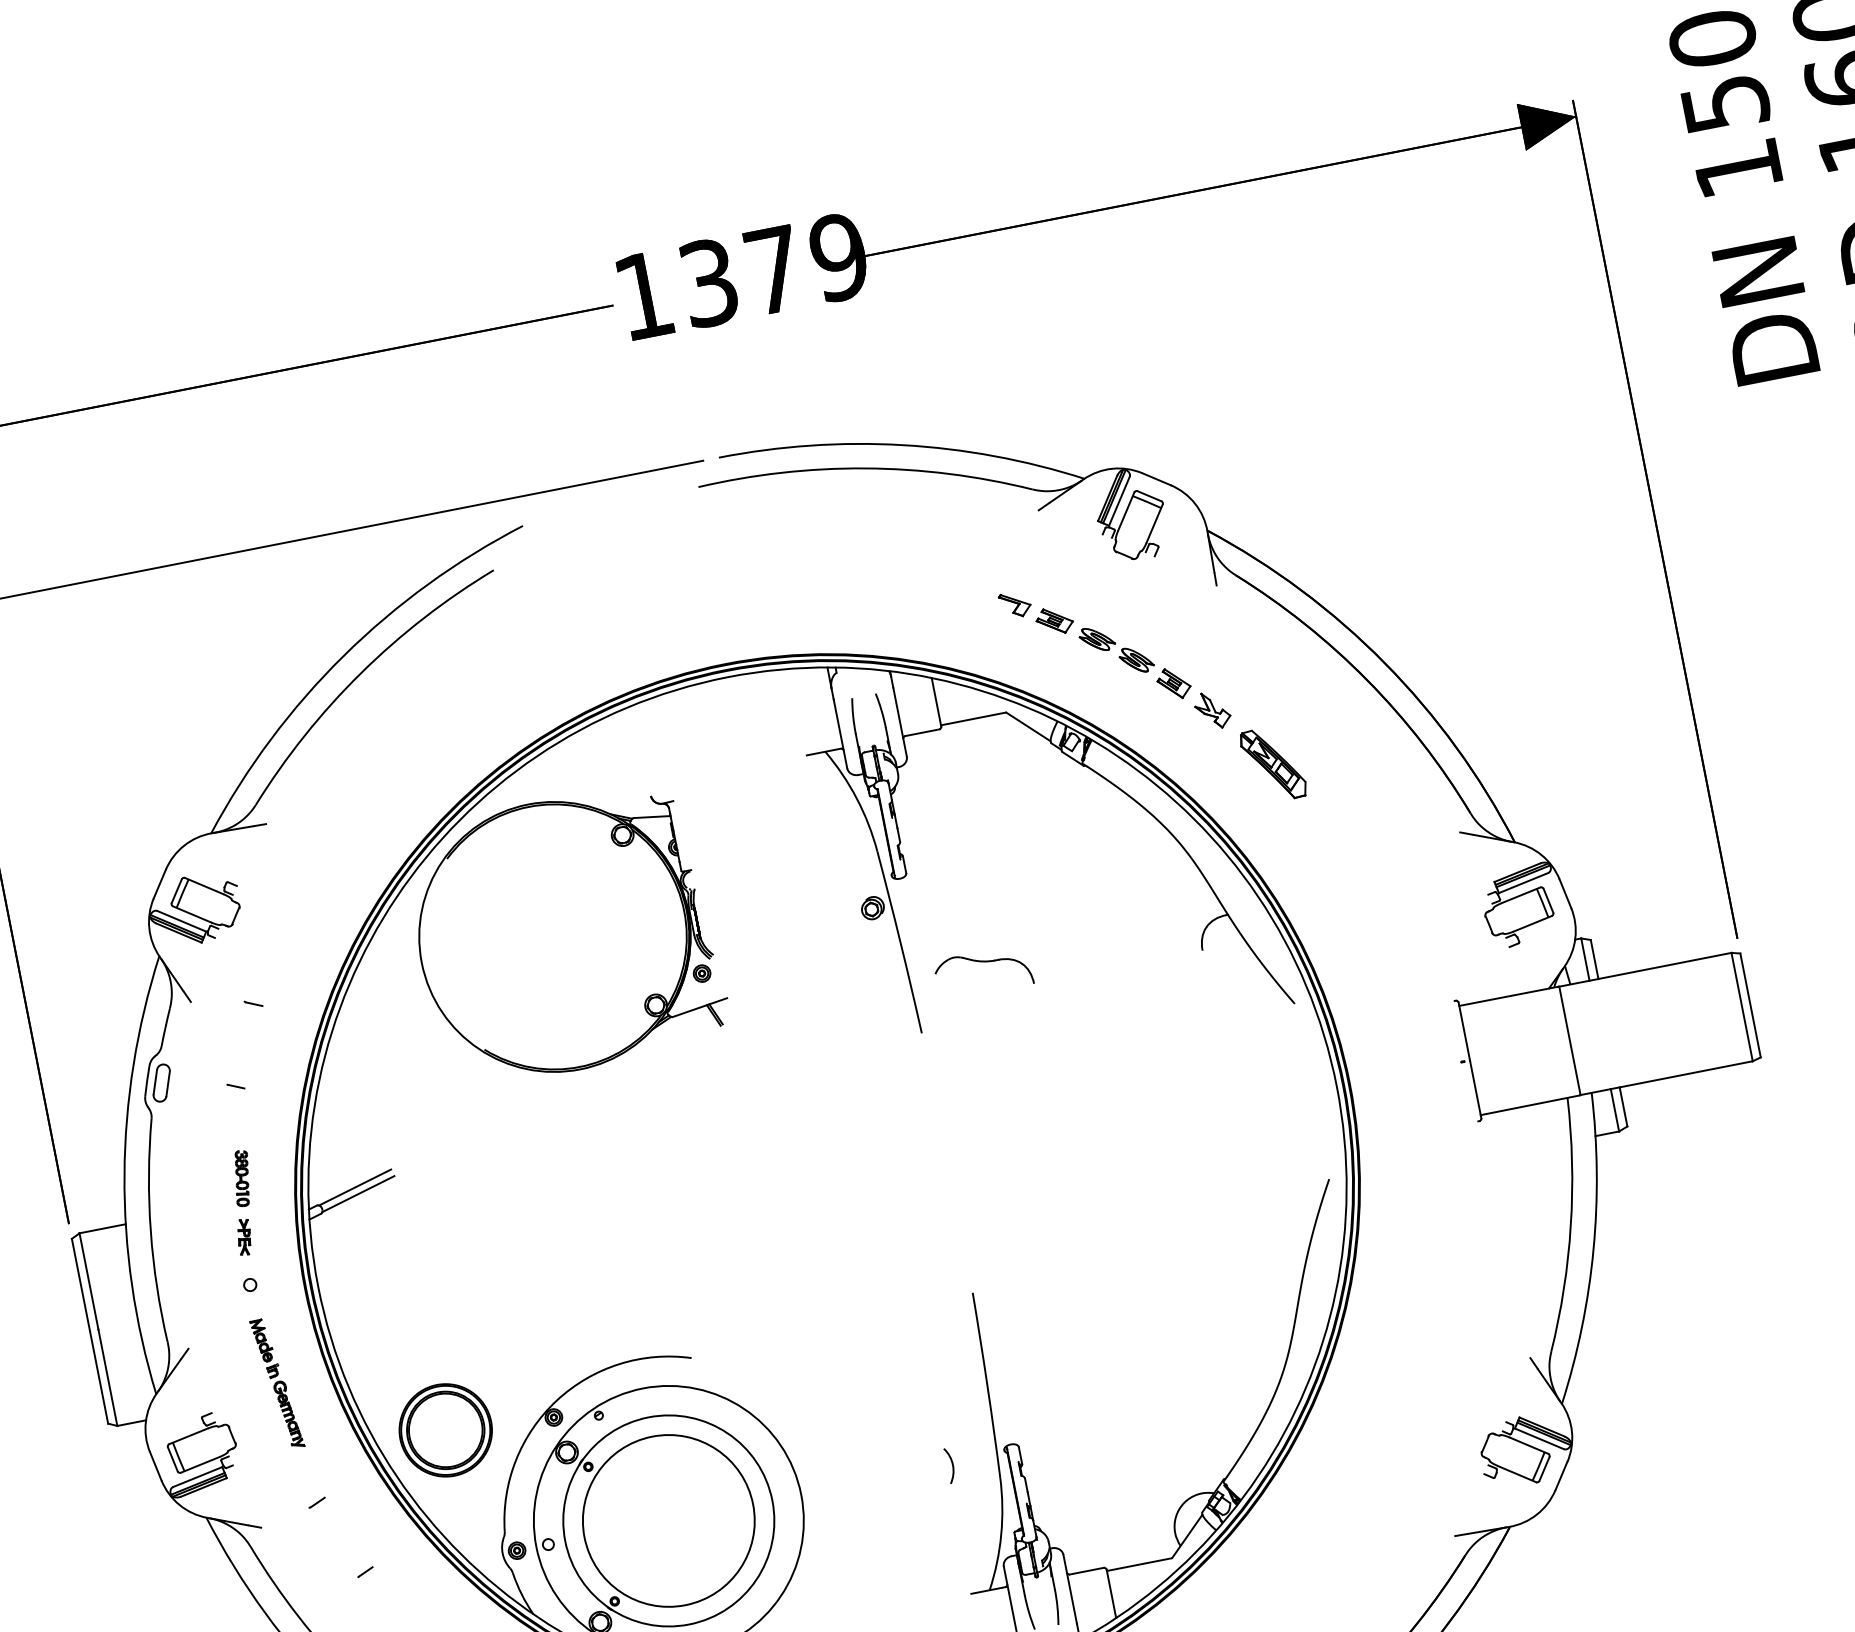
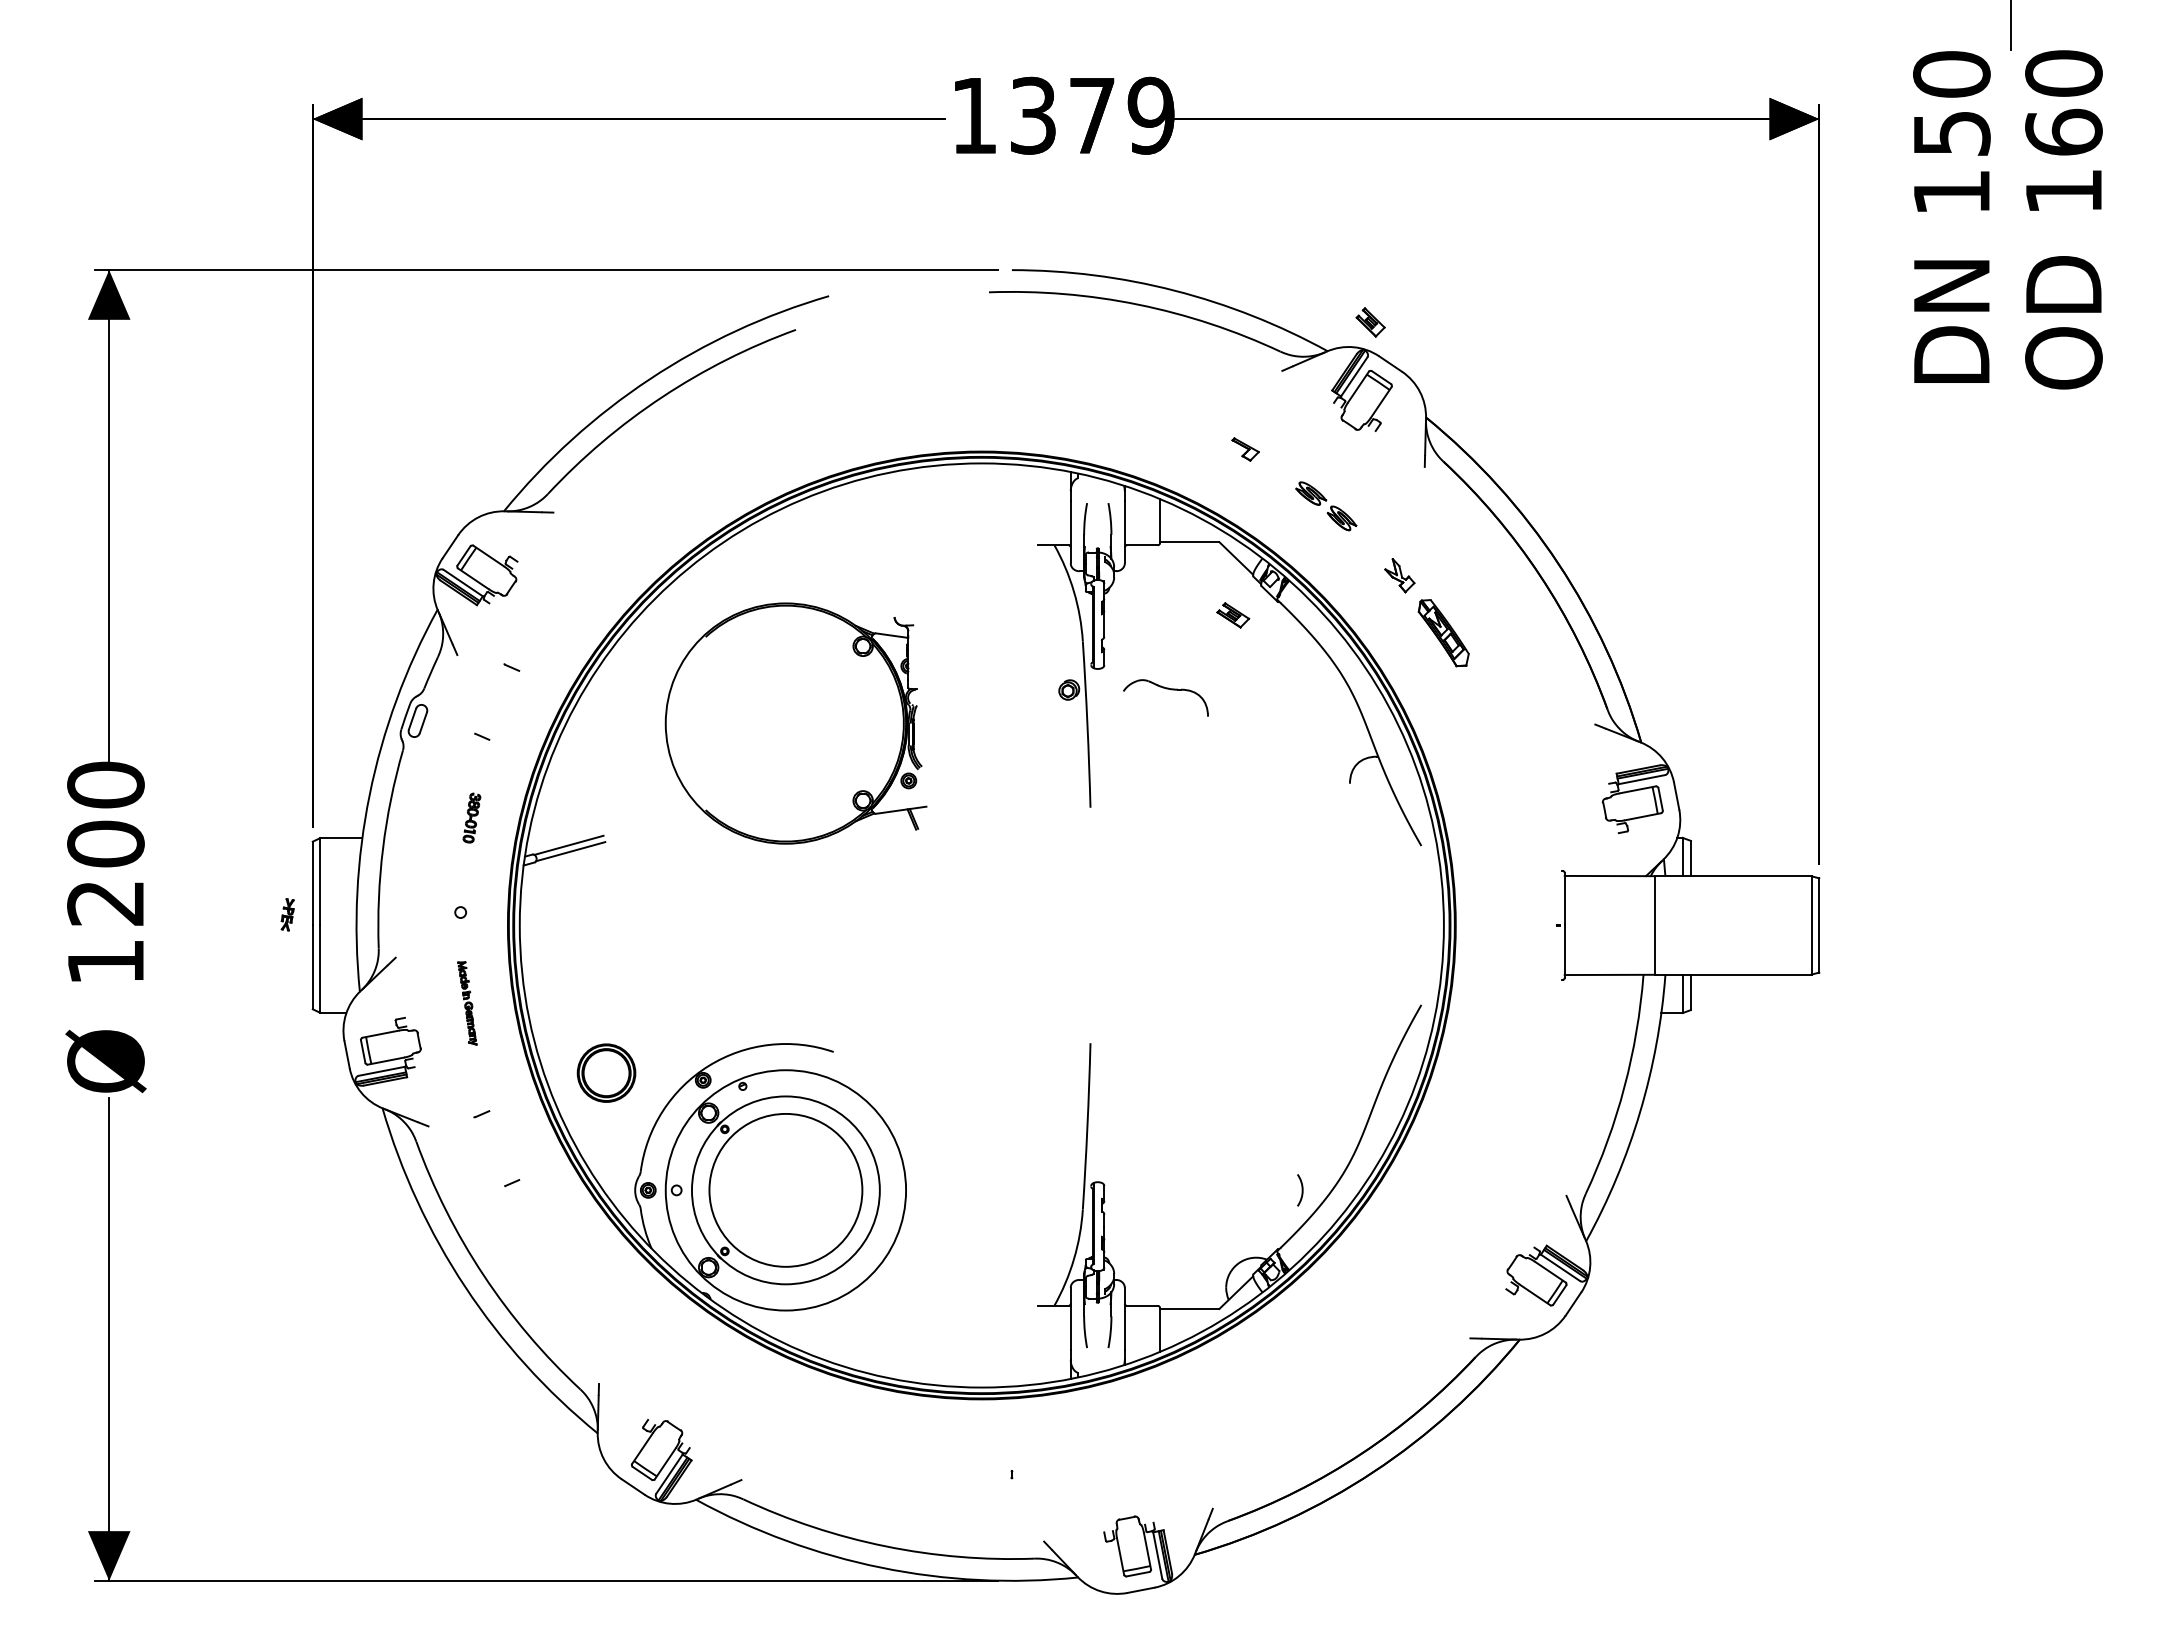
part: (1055, 621) -> (1233, 615), moved
part: (1173, 683) -> (1370, 322), moved
part: (564, 934) -> (795, 723), moved
part: (982, 962) -> (1166, 689), moved
part: (244, 1236) -> (287, 914), moved
part: (277, 1383) -> (467, 1003), size x0.7
part: (445, 1430) -> (606, 1073), size x0.7
arc: (951, 1465) -> (1301, 1190), moved

